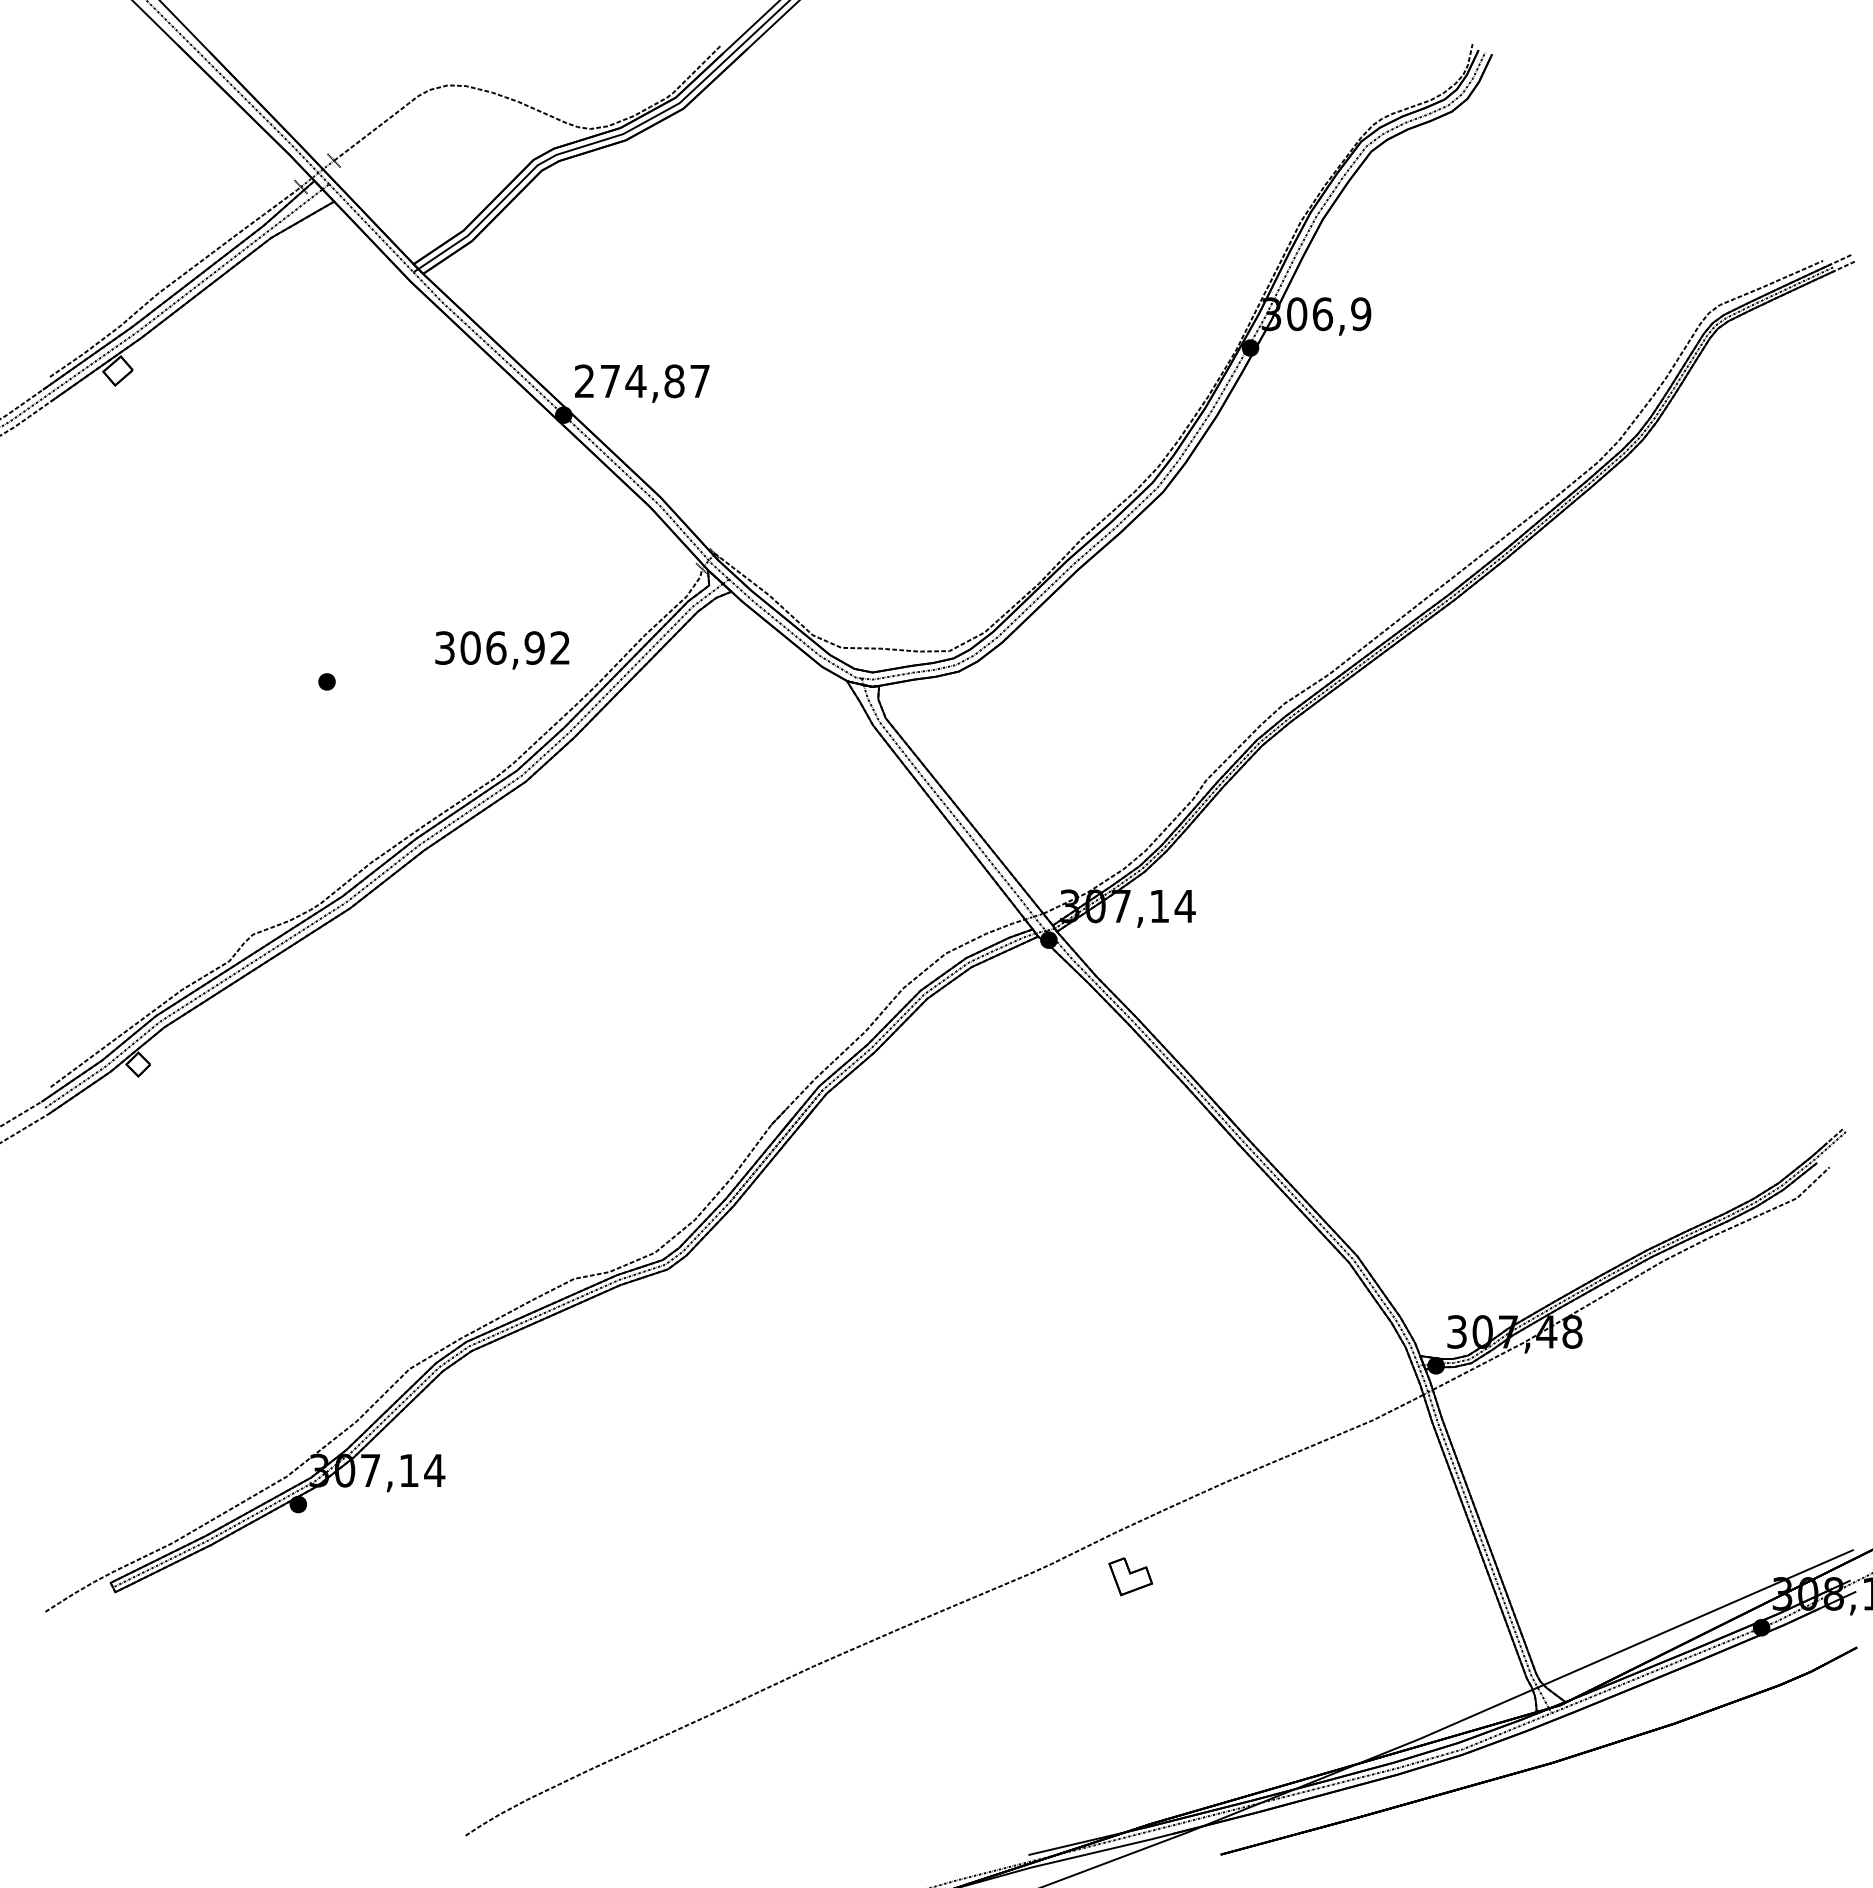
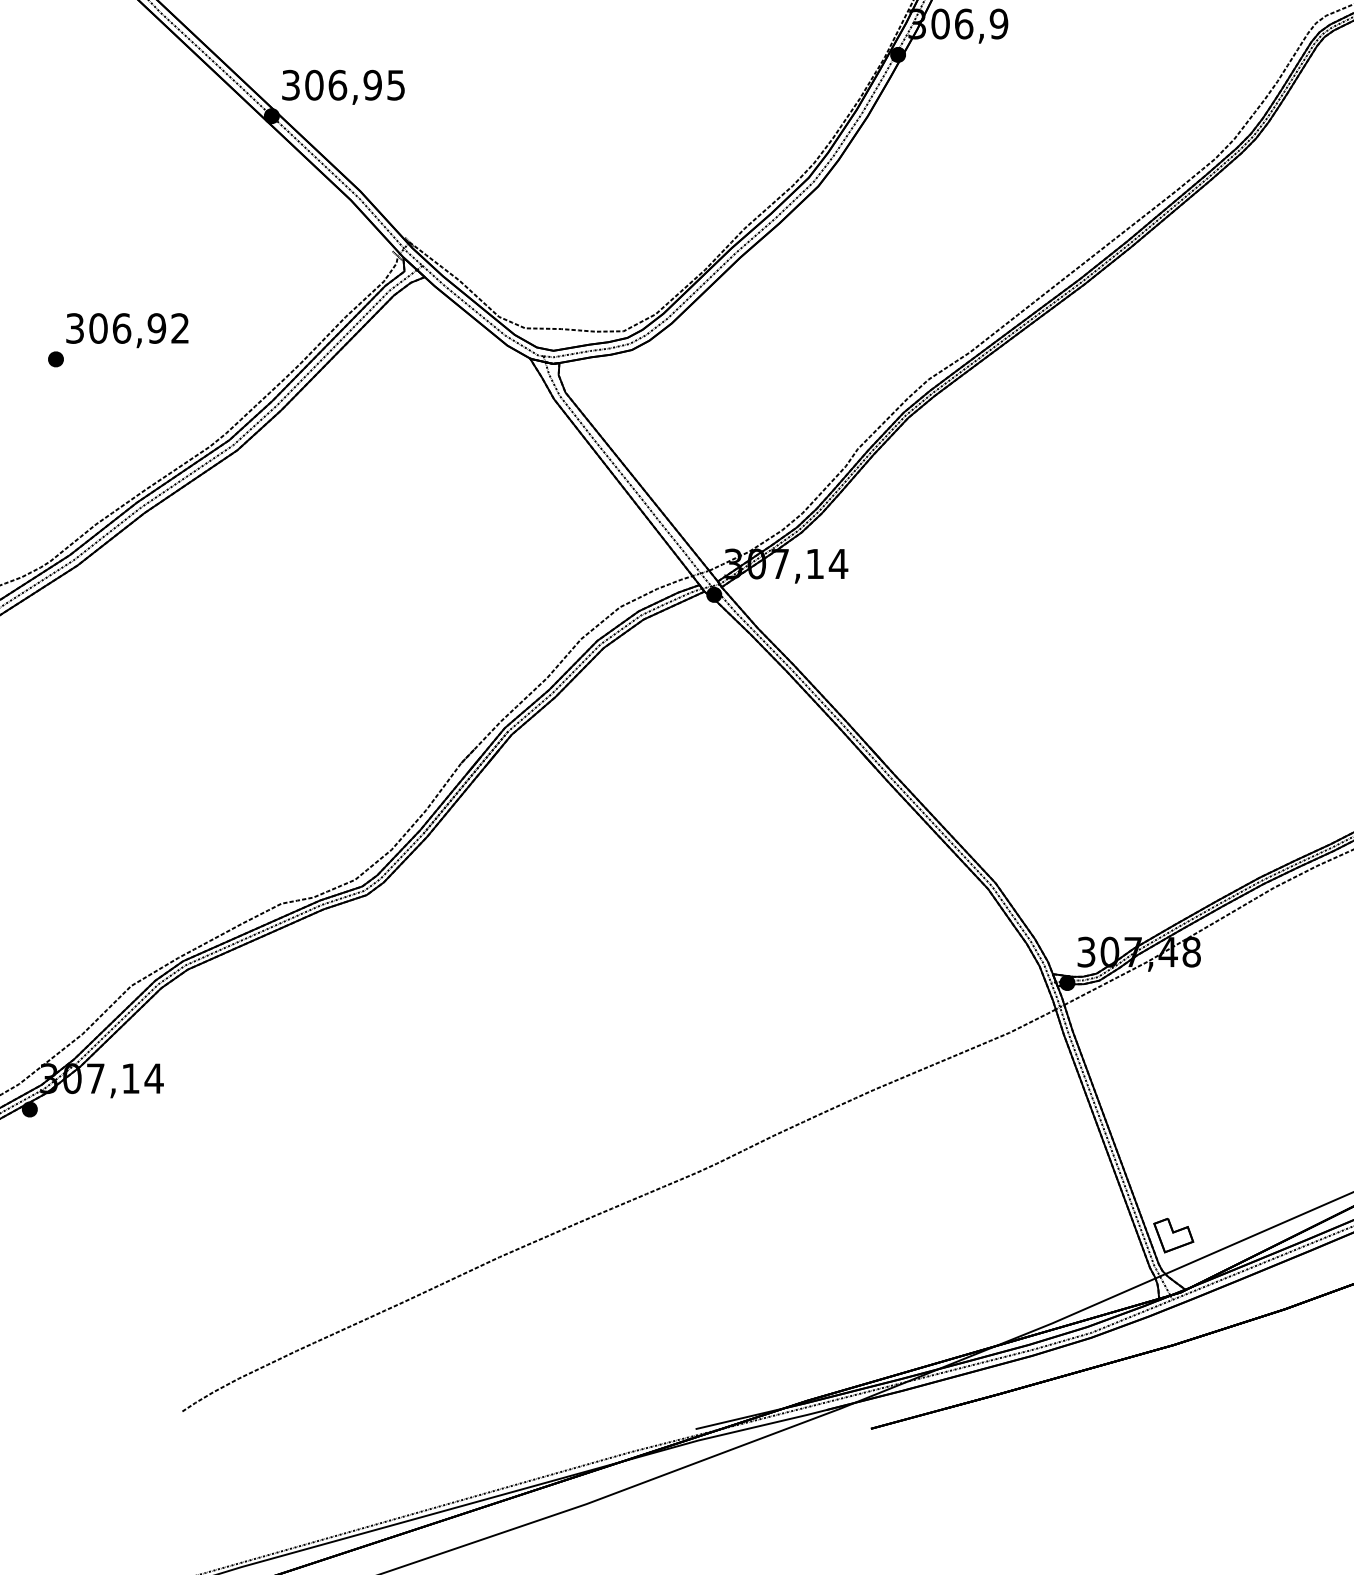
text: (642, 381) -> (343, 85), 274,87 -> 306,95
text: (502, 650) -> (127, 330), moved
part: (1130, 1576) -> (1173, 1235), moved

